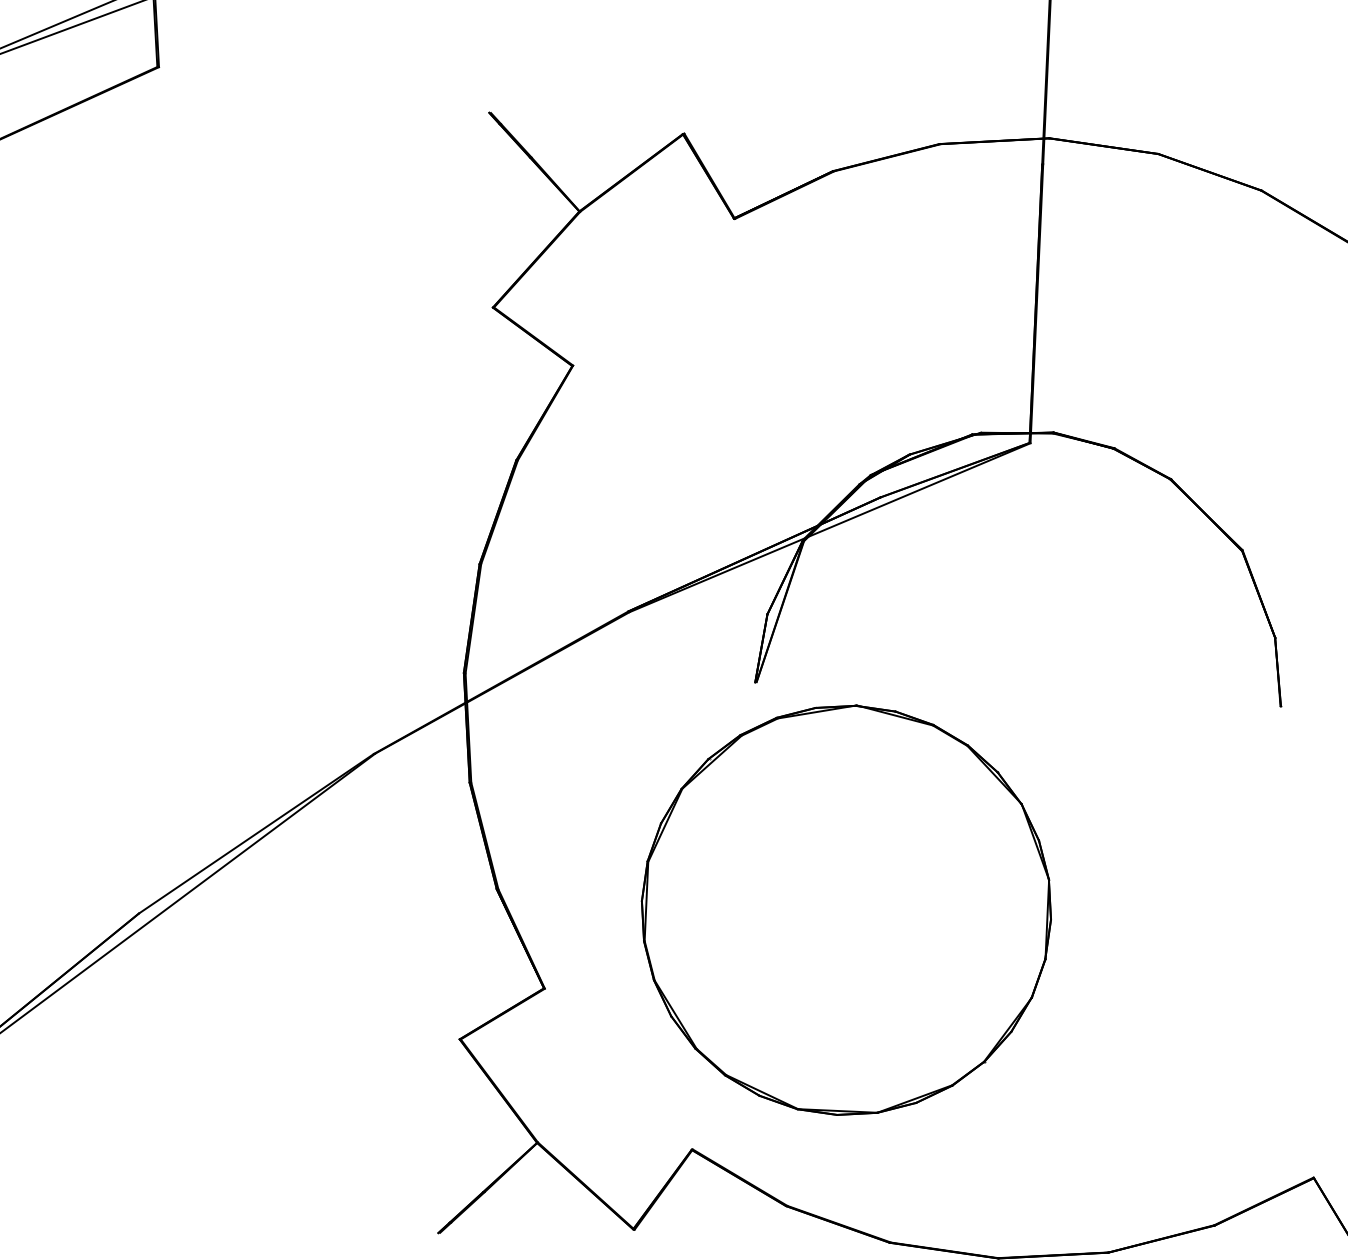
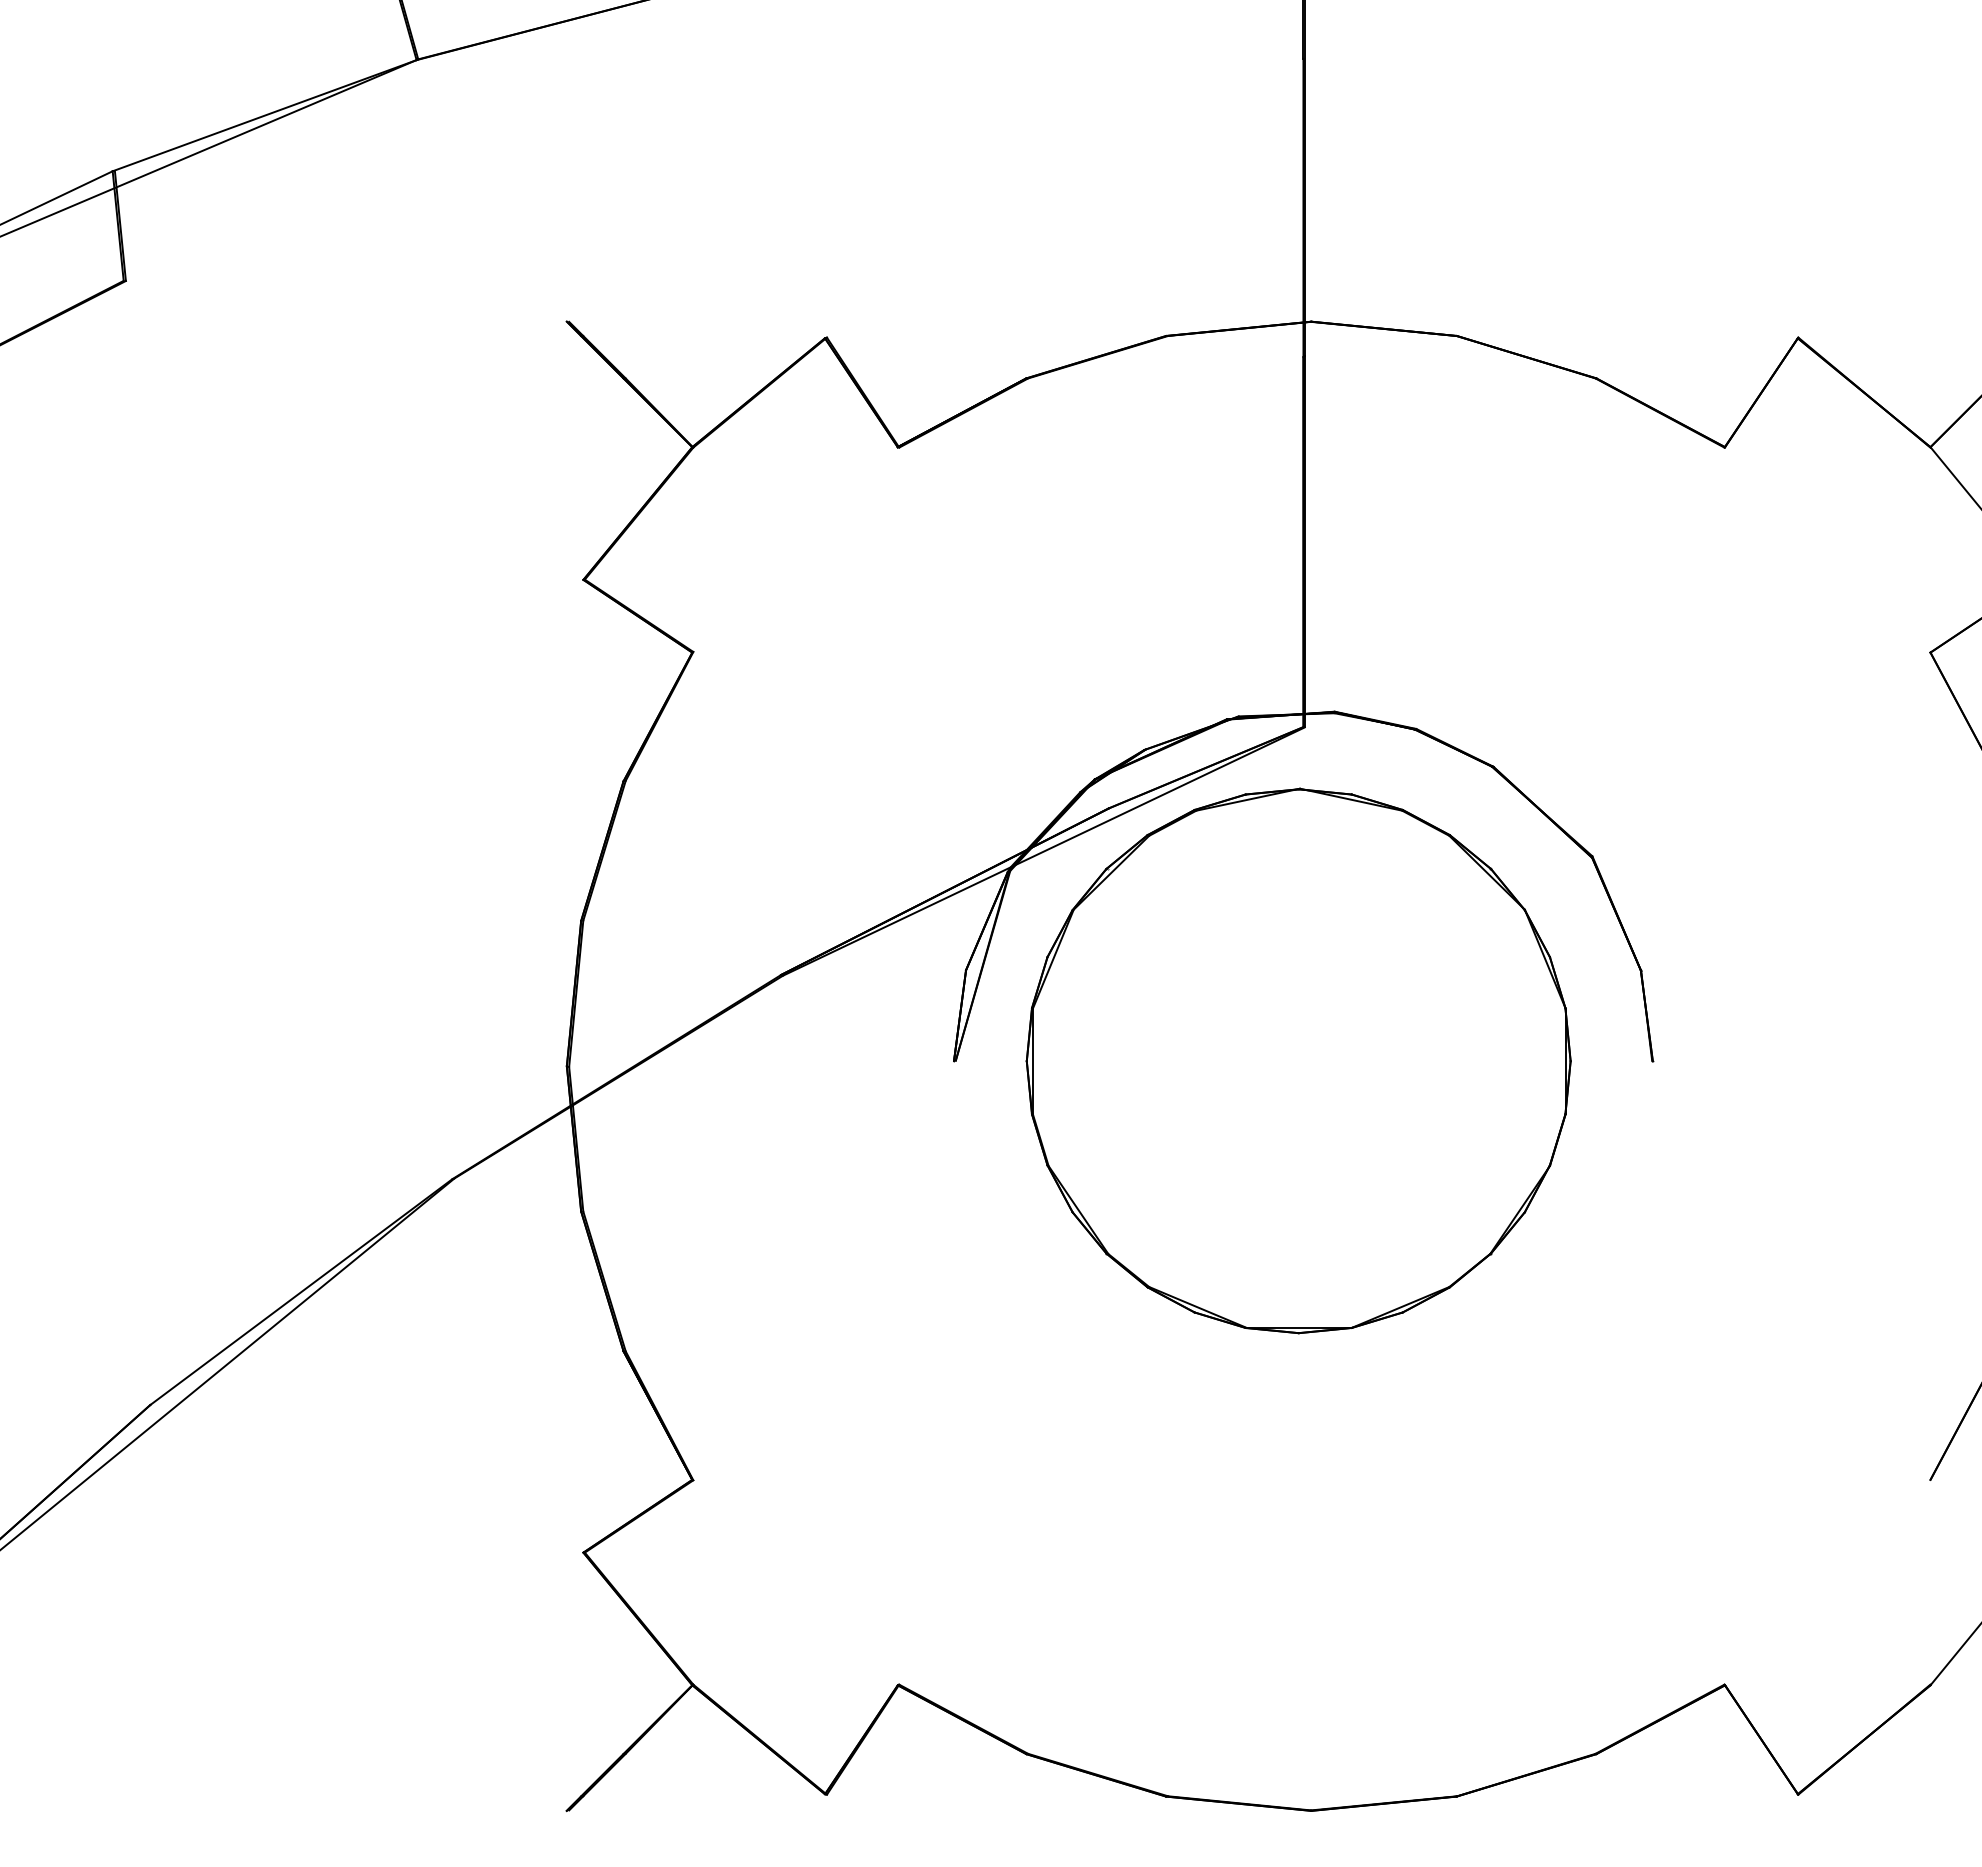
part: (846, 909) -> (1298, 1060), moved

